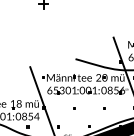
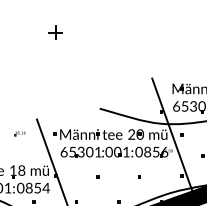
part: (17, 77) -> (19, 133), added

